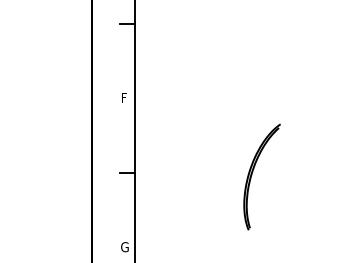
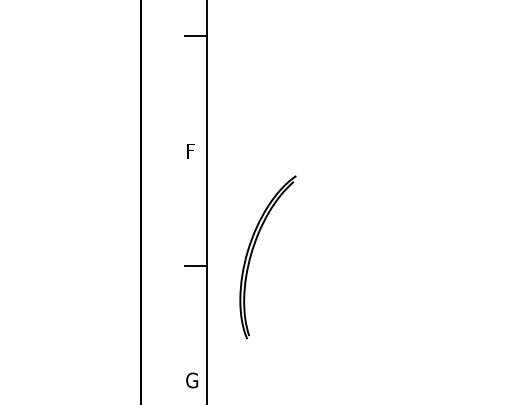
part: (252, 175) -> (253, 254), moved

